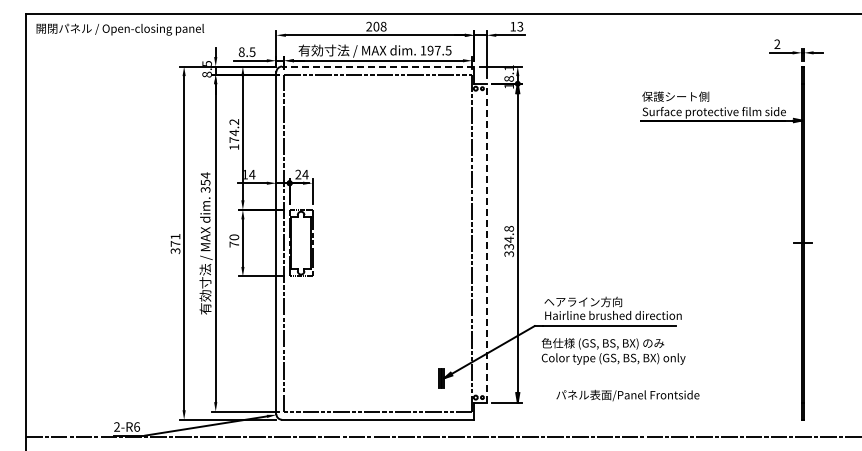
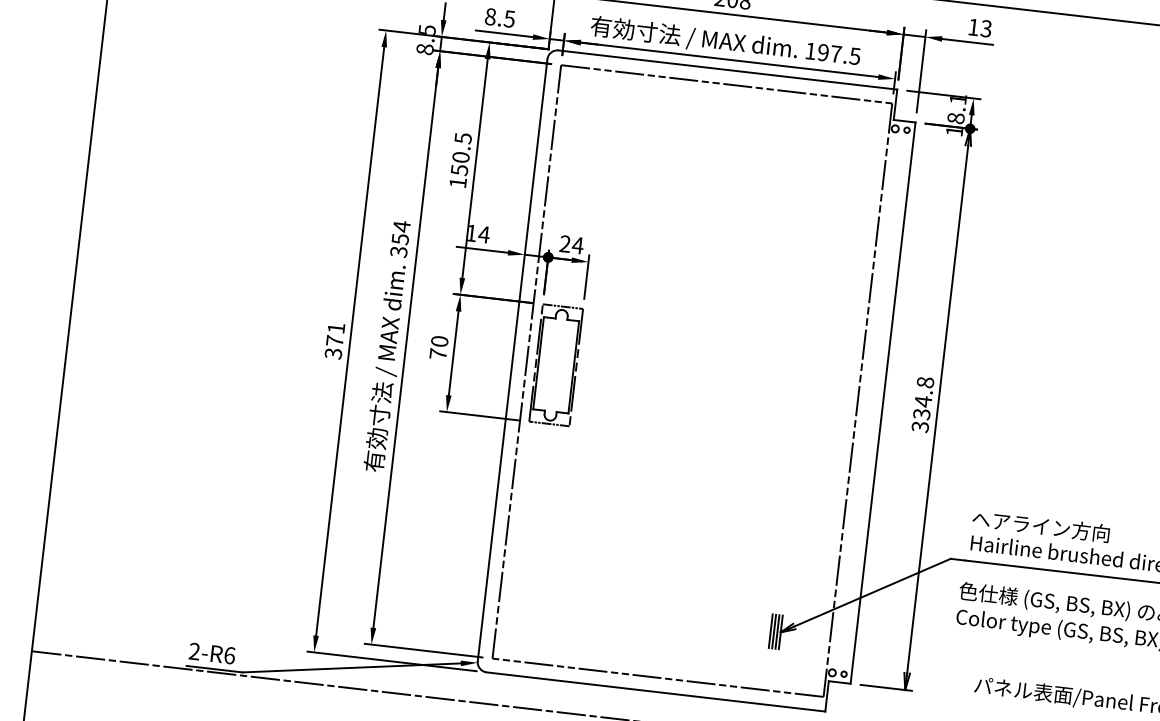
line: (377, 66) -> (726, 69), dashed -> solid
text: (234, 130) -> (461, 153), 174.2 -> 150.5
line: (486, 242) -> (882, 401), dashed -> solid

